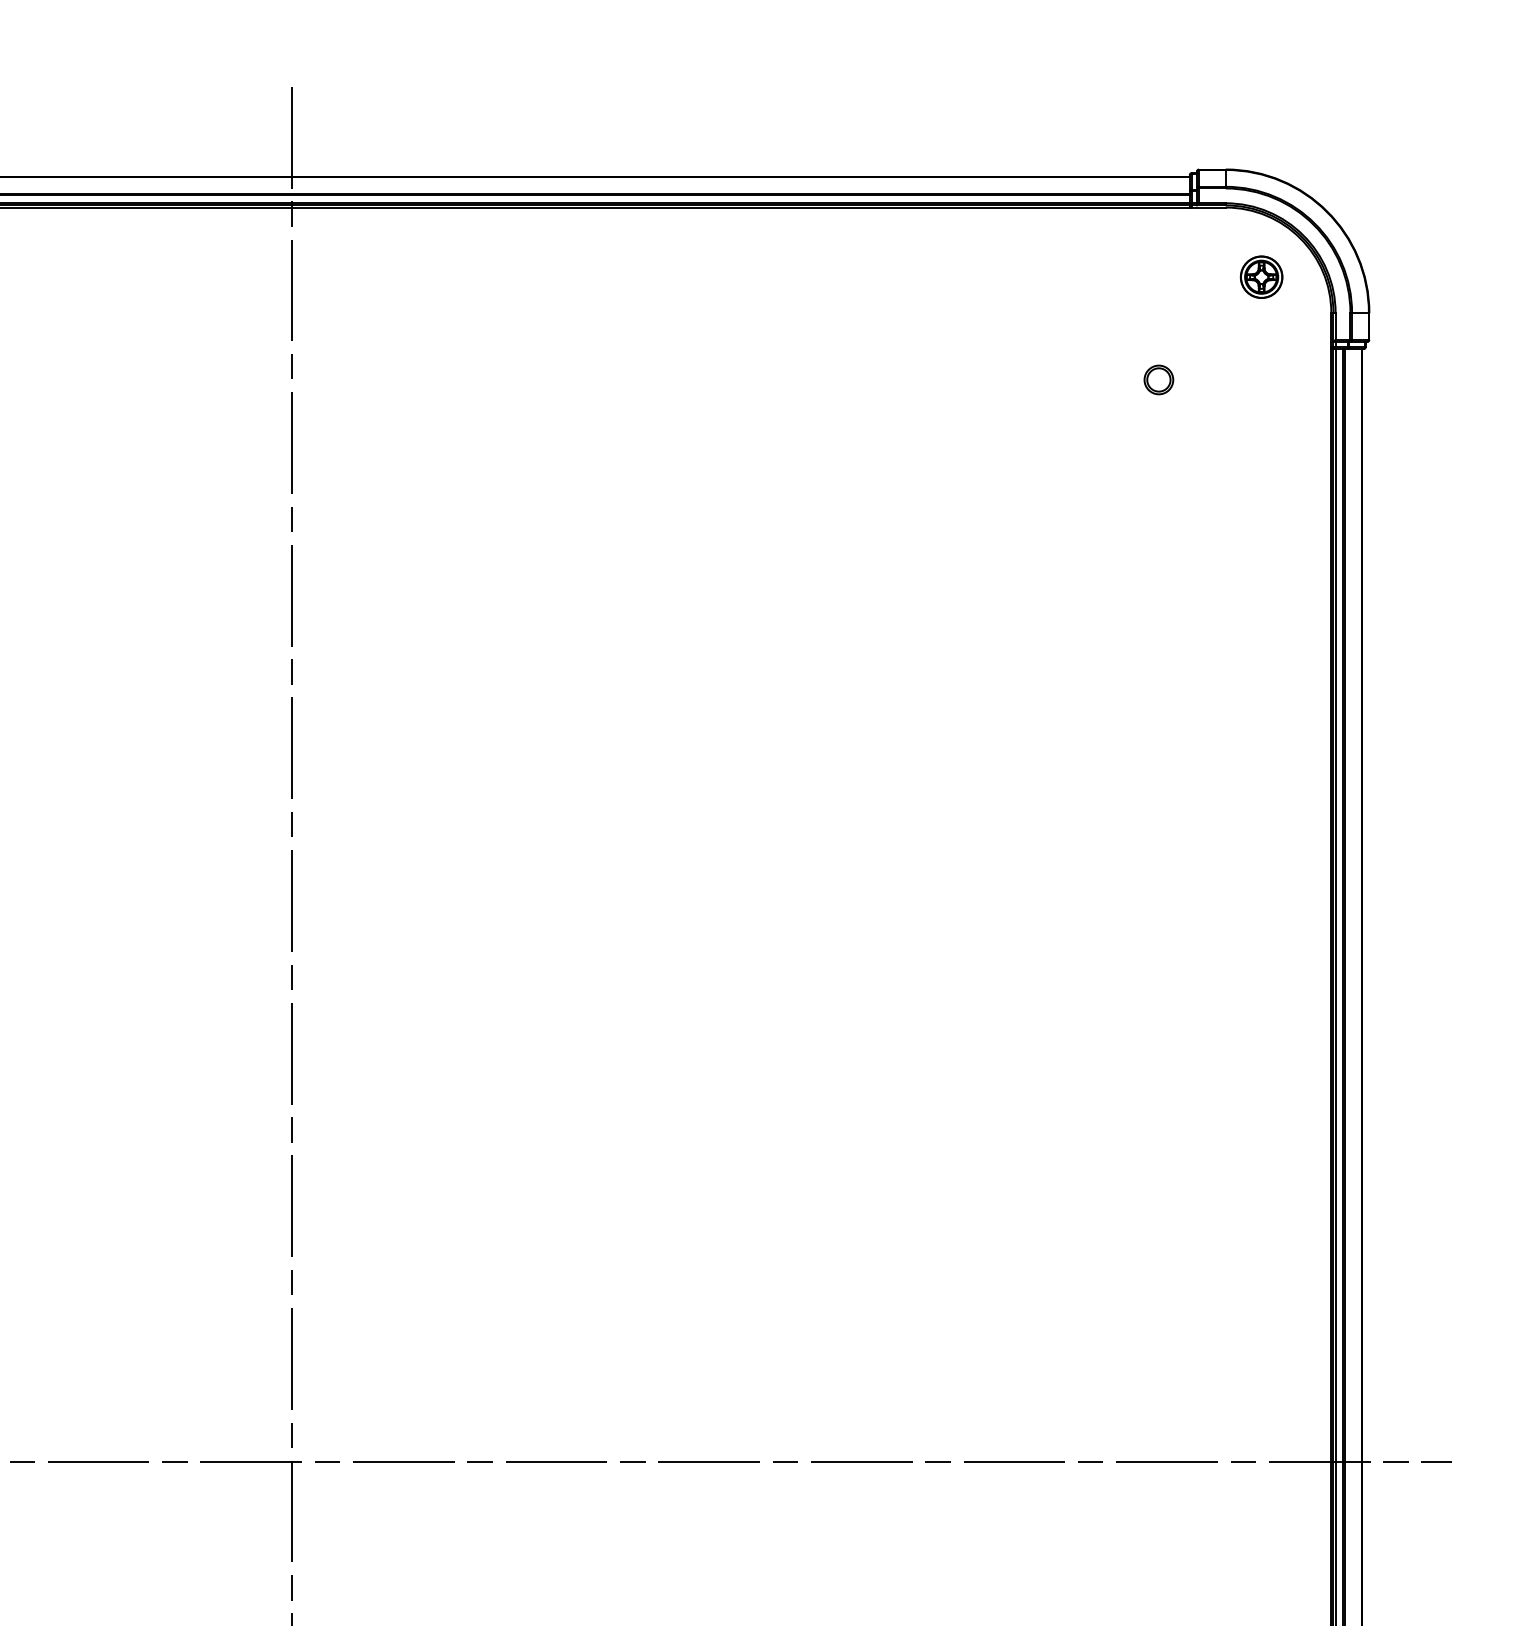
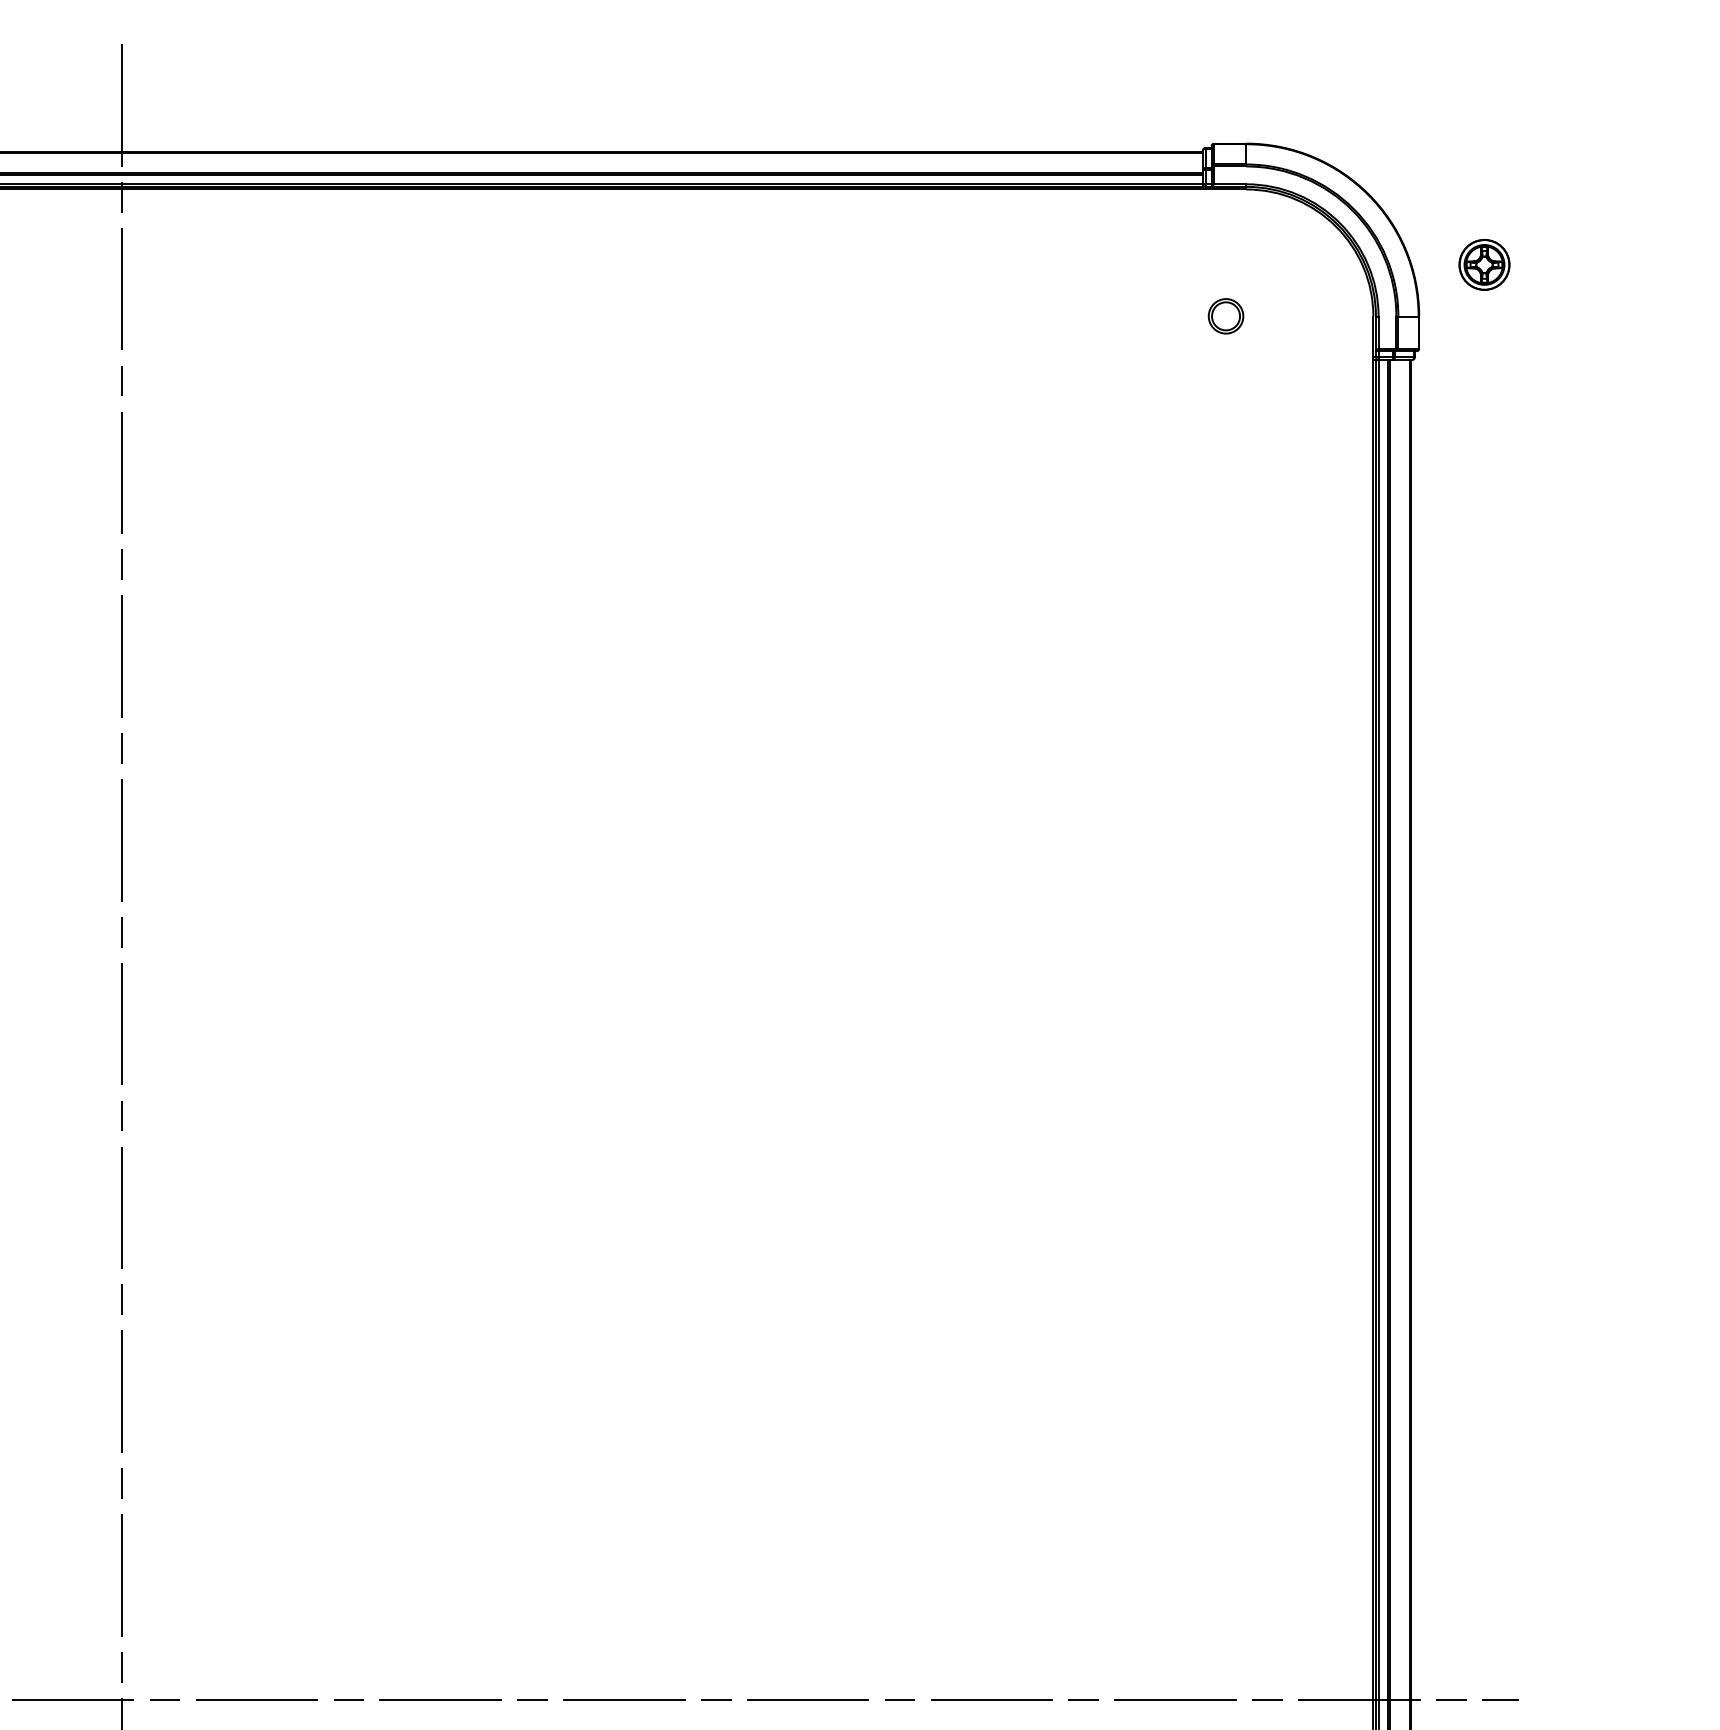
part: (1261, 276) -> (1484, 264), moved
part: (1158, 379) -> (1225, 315), moved

